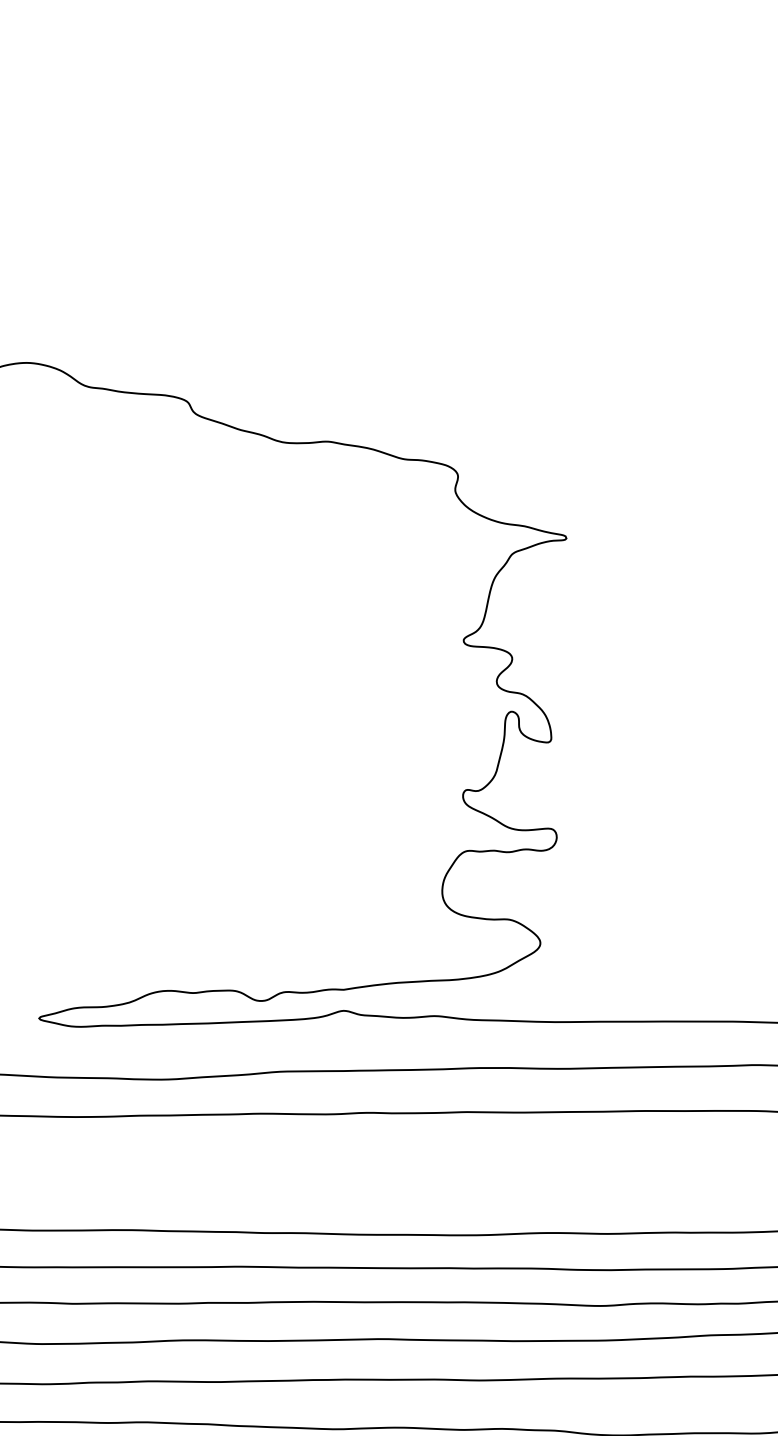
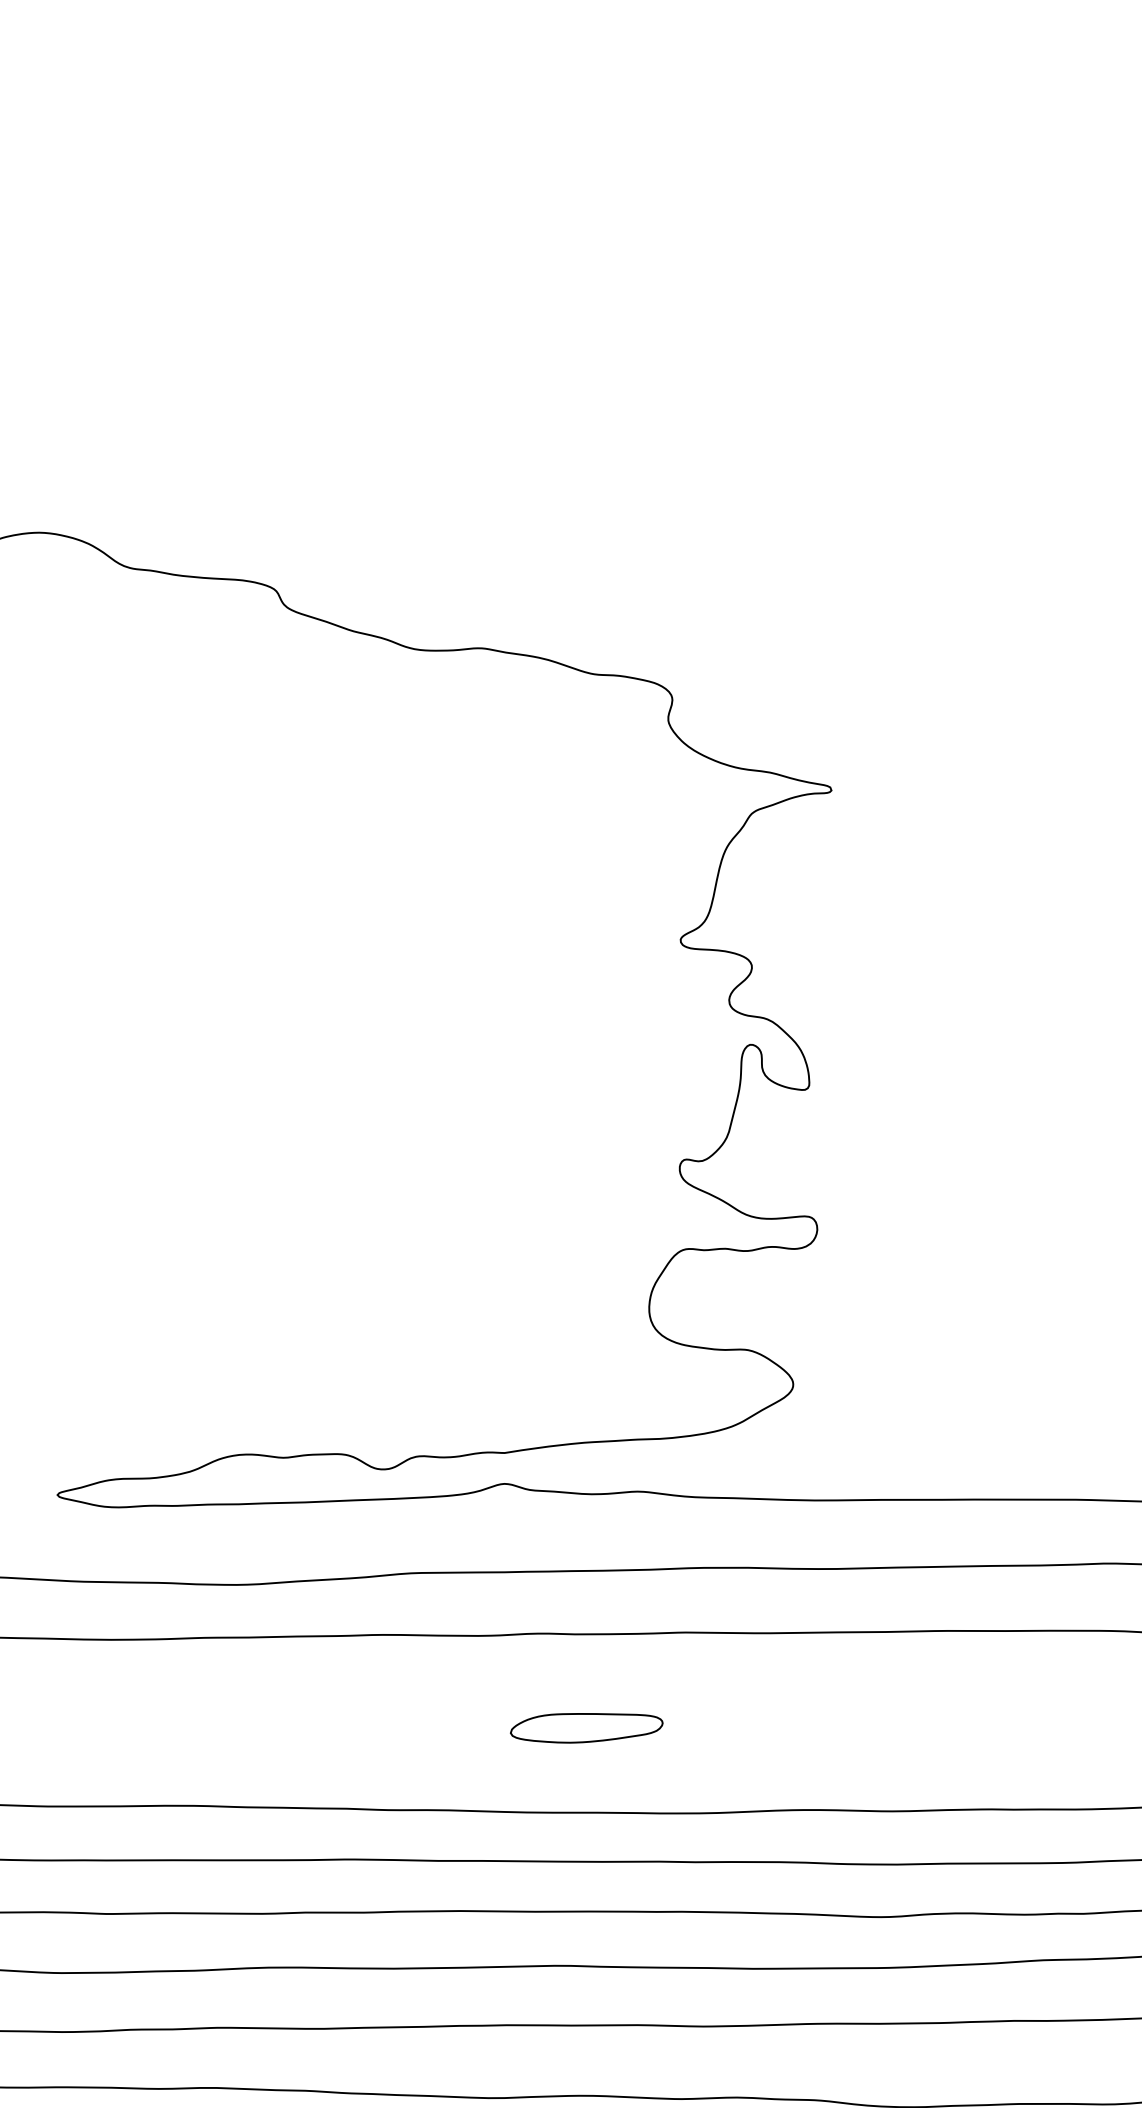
part: (399, 1177) -> (586, 1728), added

